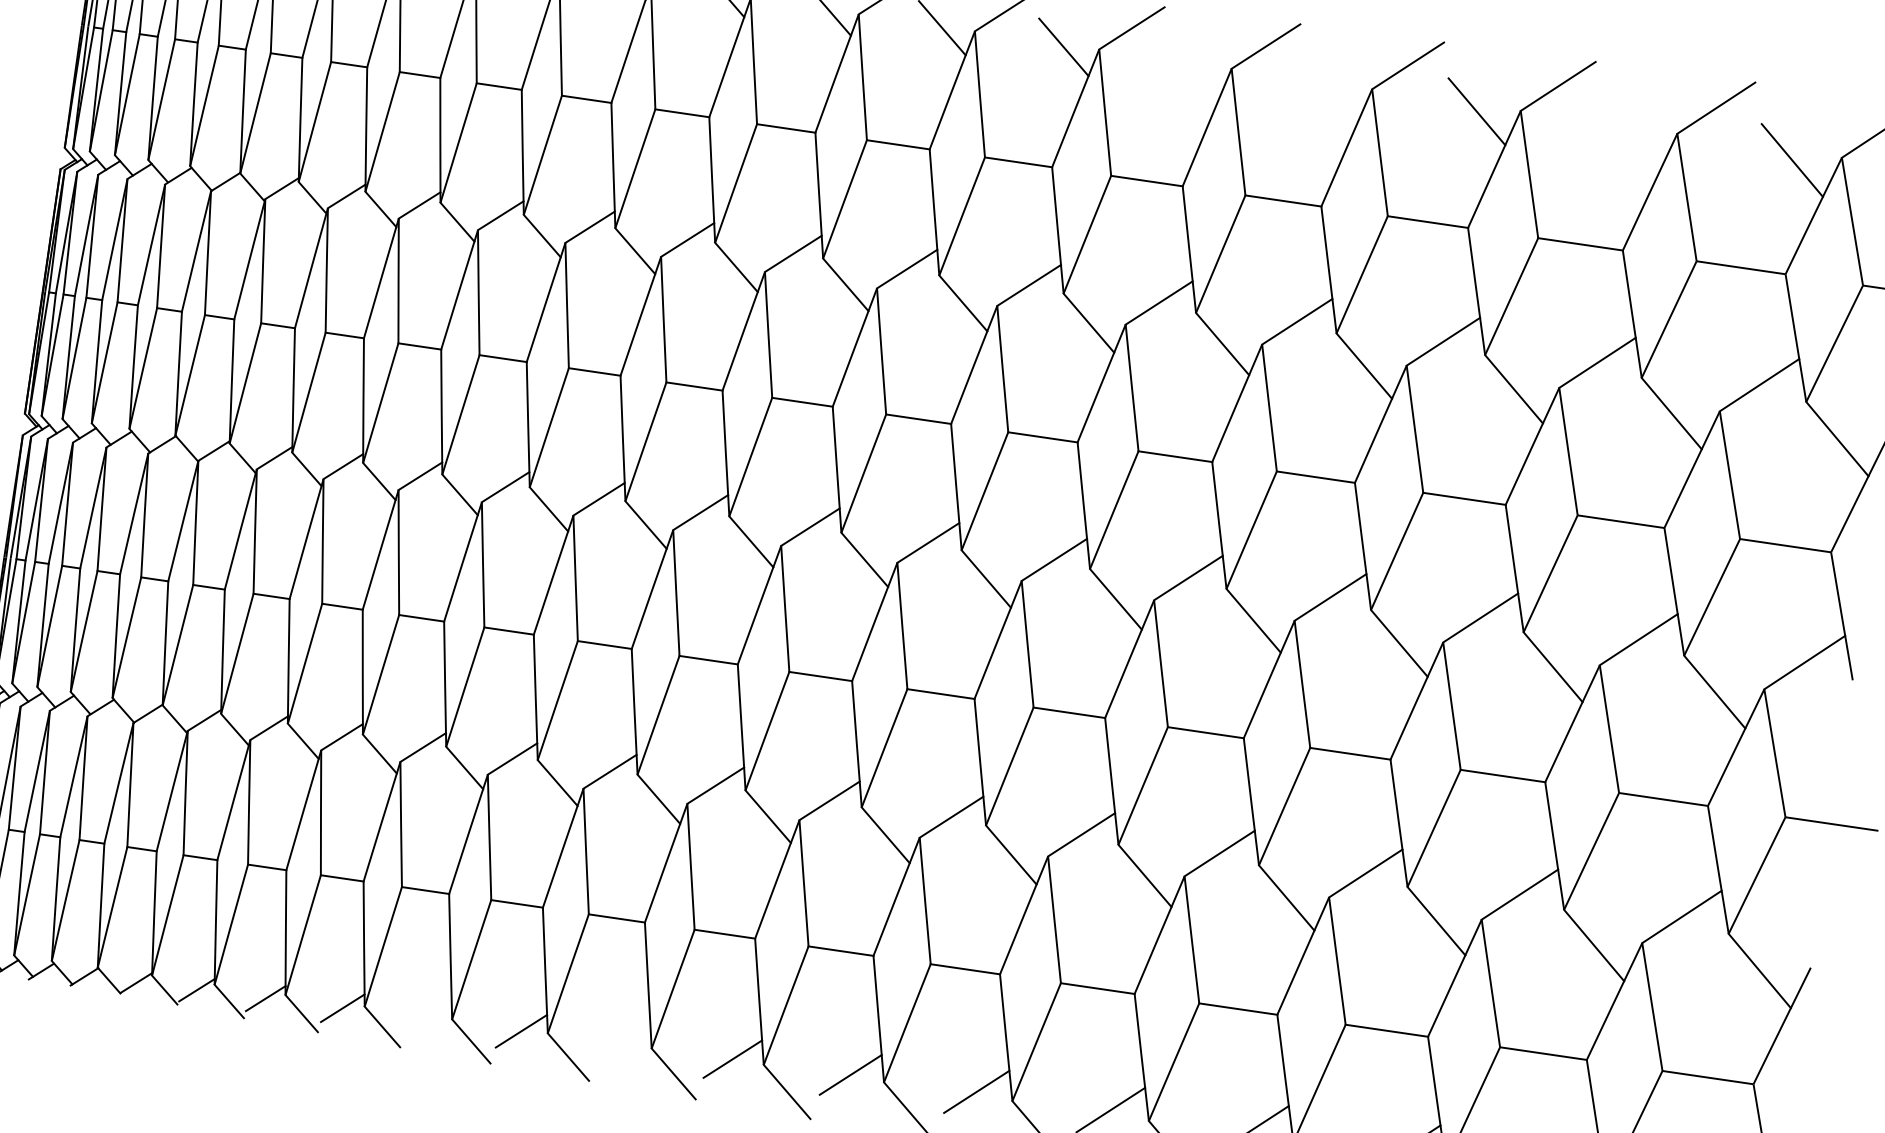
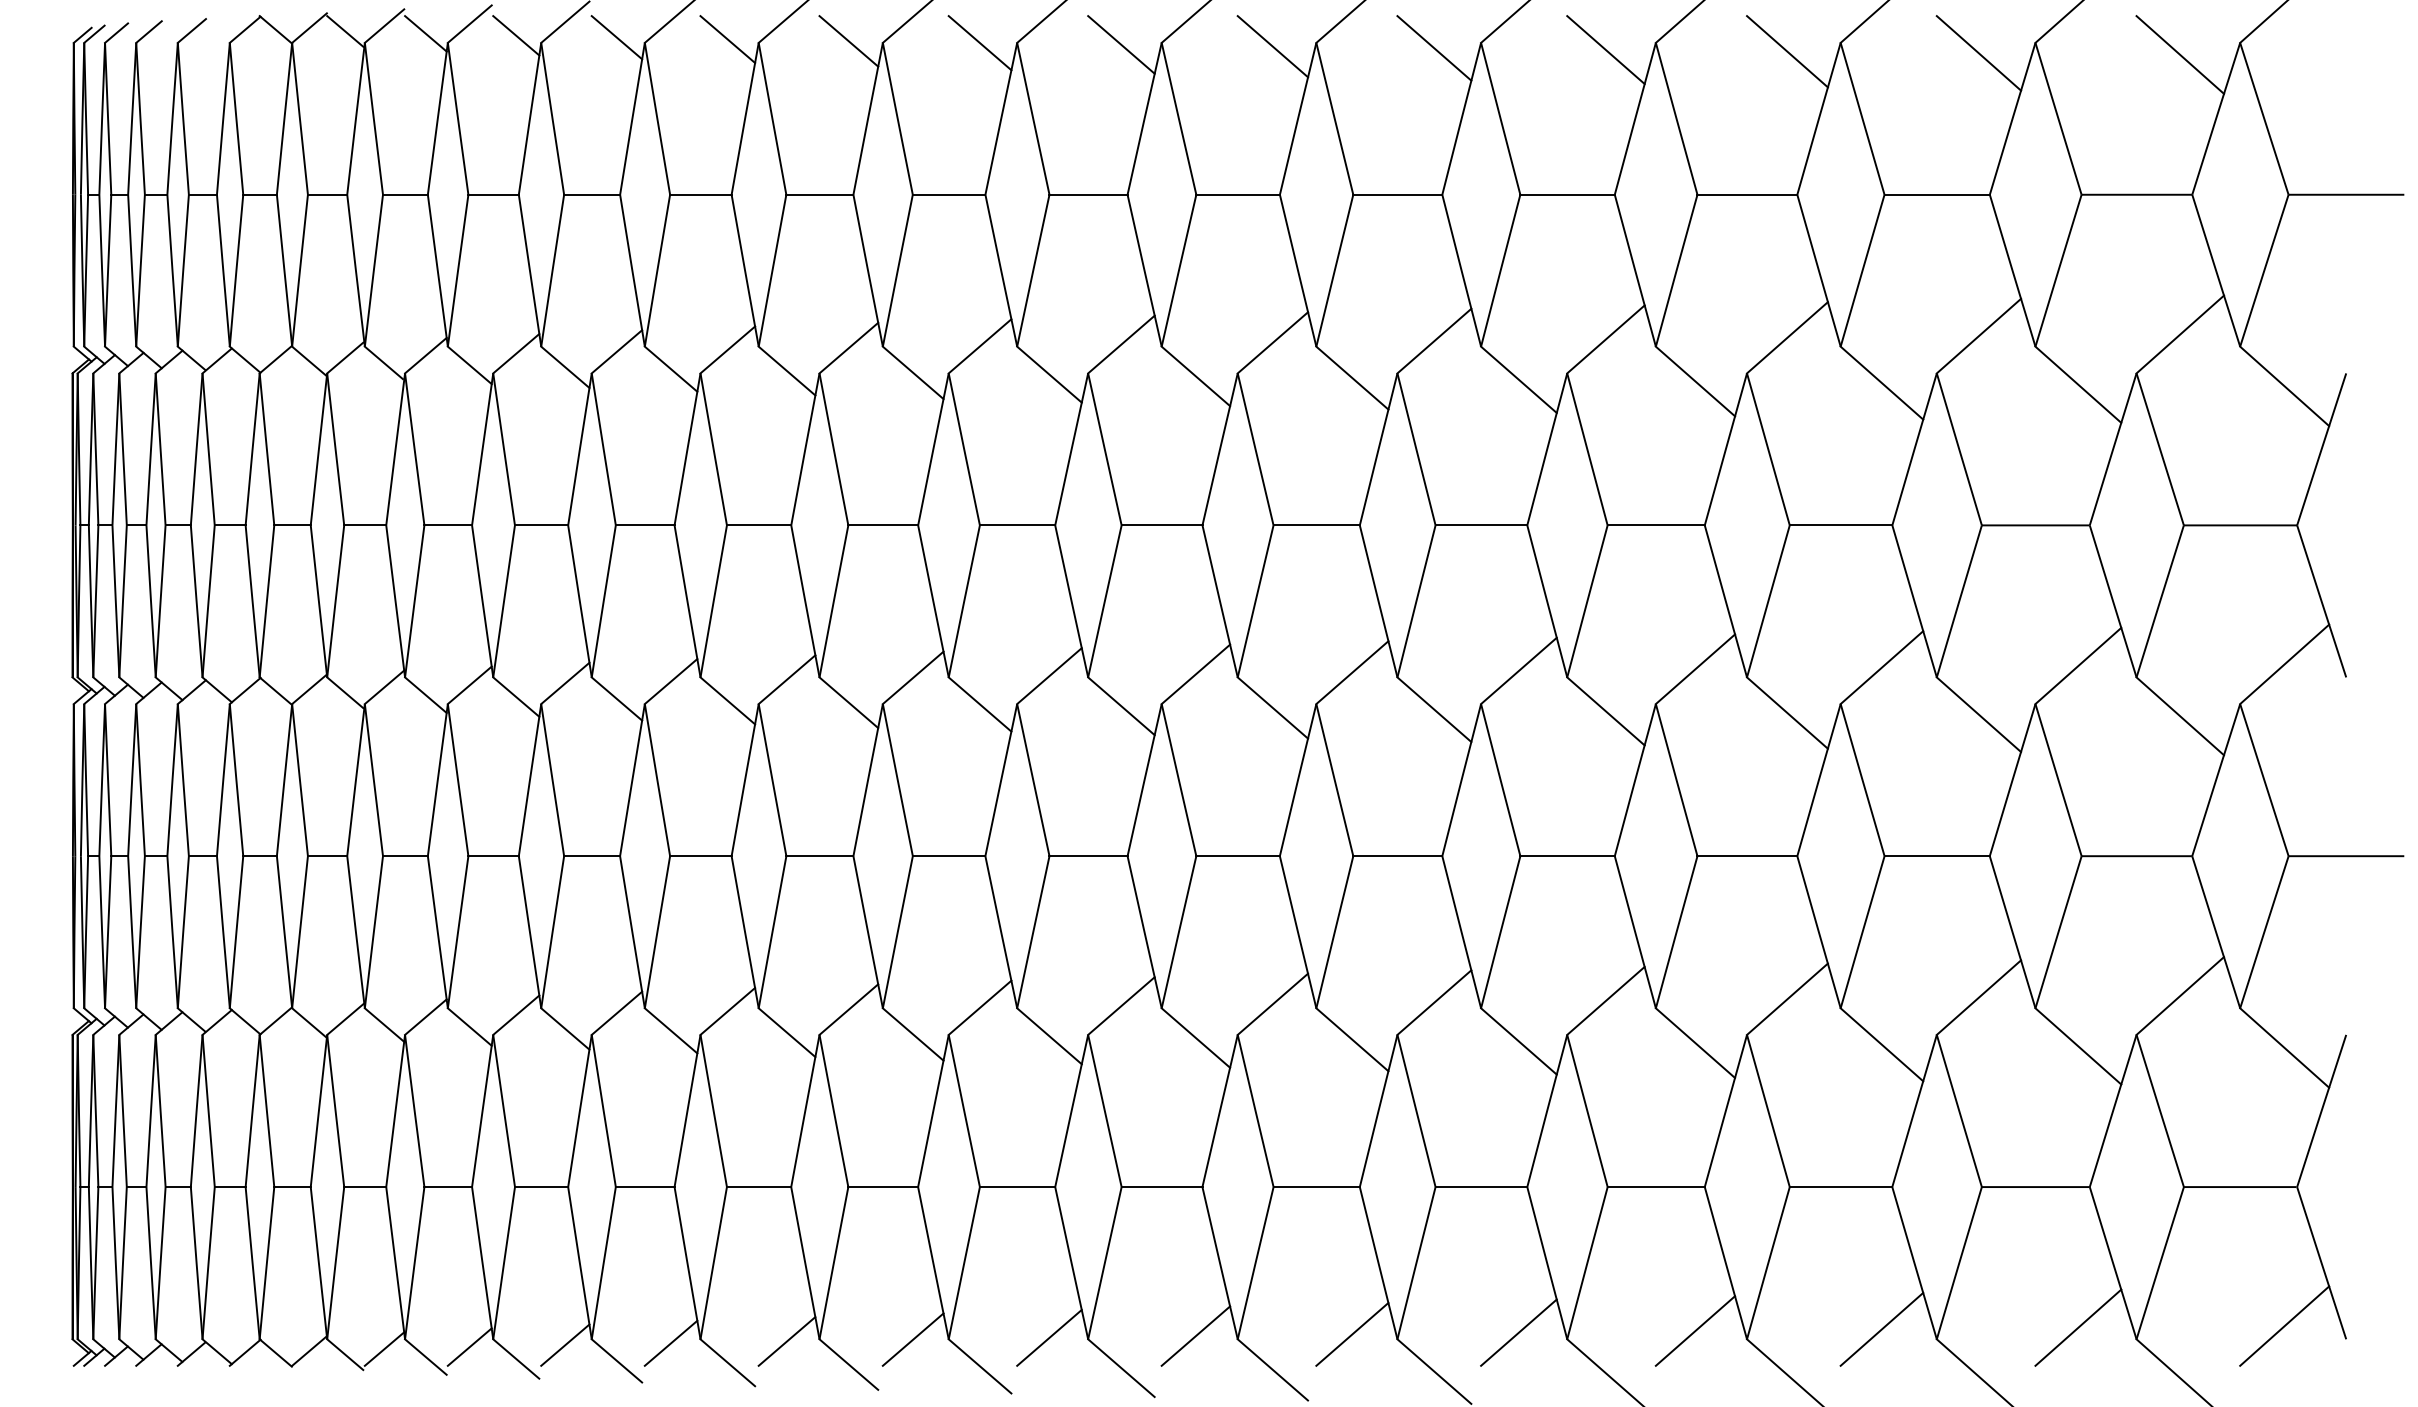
line: (1193, 67) -> (1434, 48), added
line: (1330, 89) -> (1605, 50), added
line: (1630, 135) -> (1978, 53), added
line: (427, 1018) -> (670, 1342), added
line: (622, 1044) -> (912, 1339), added

